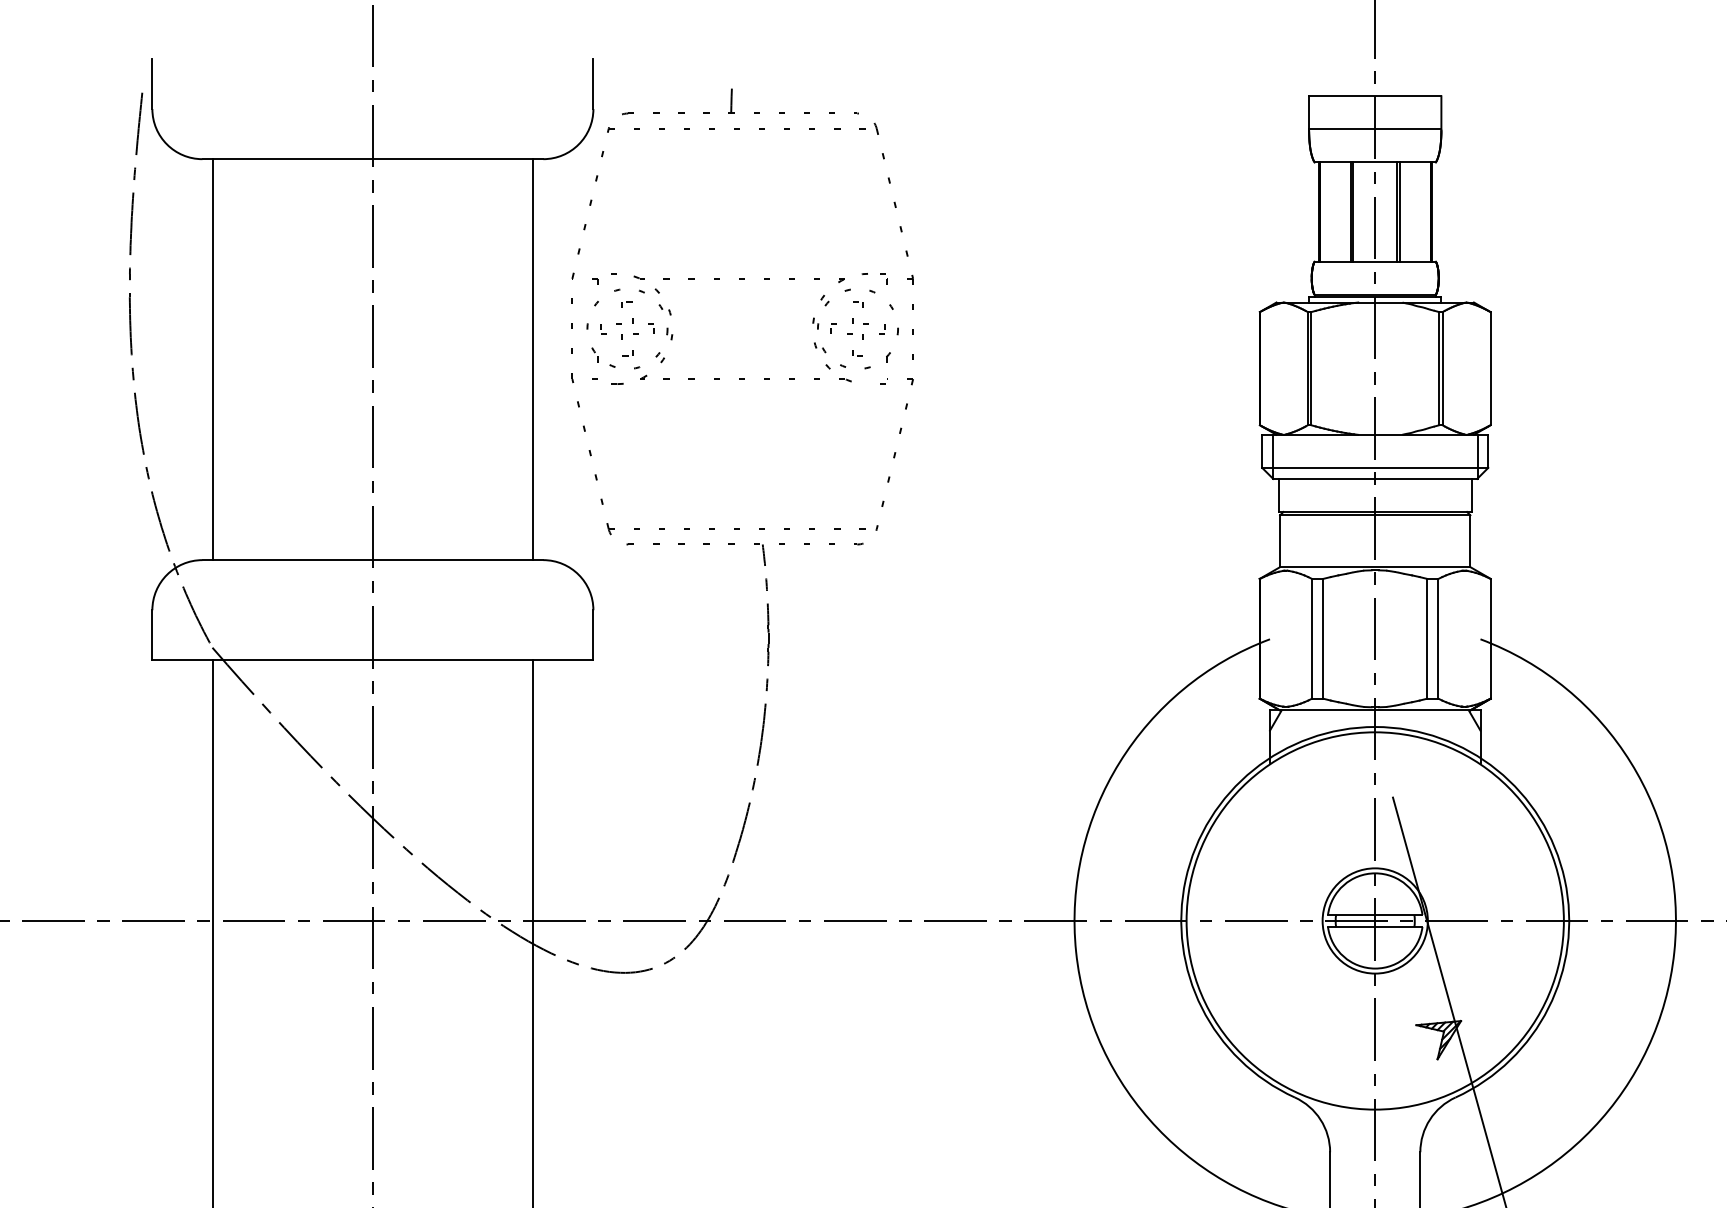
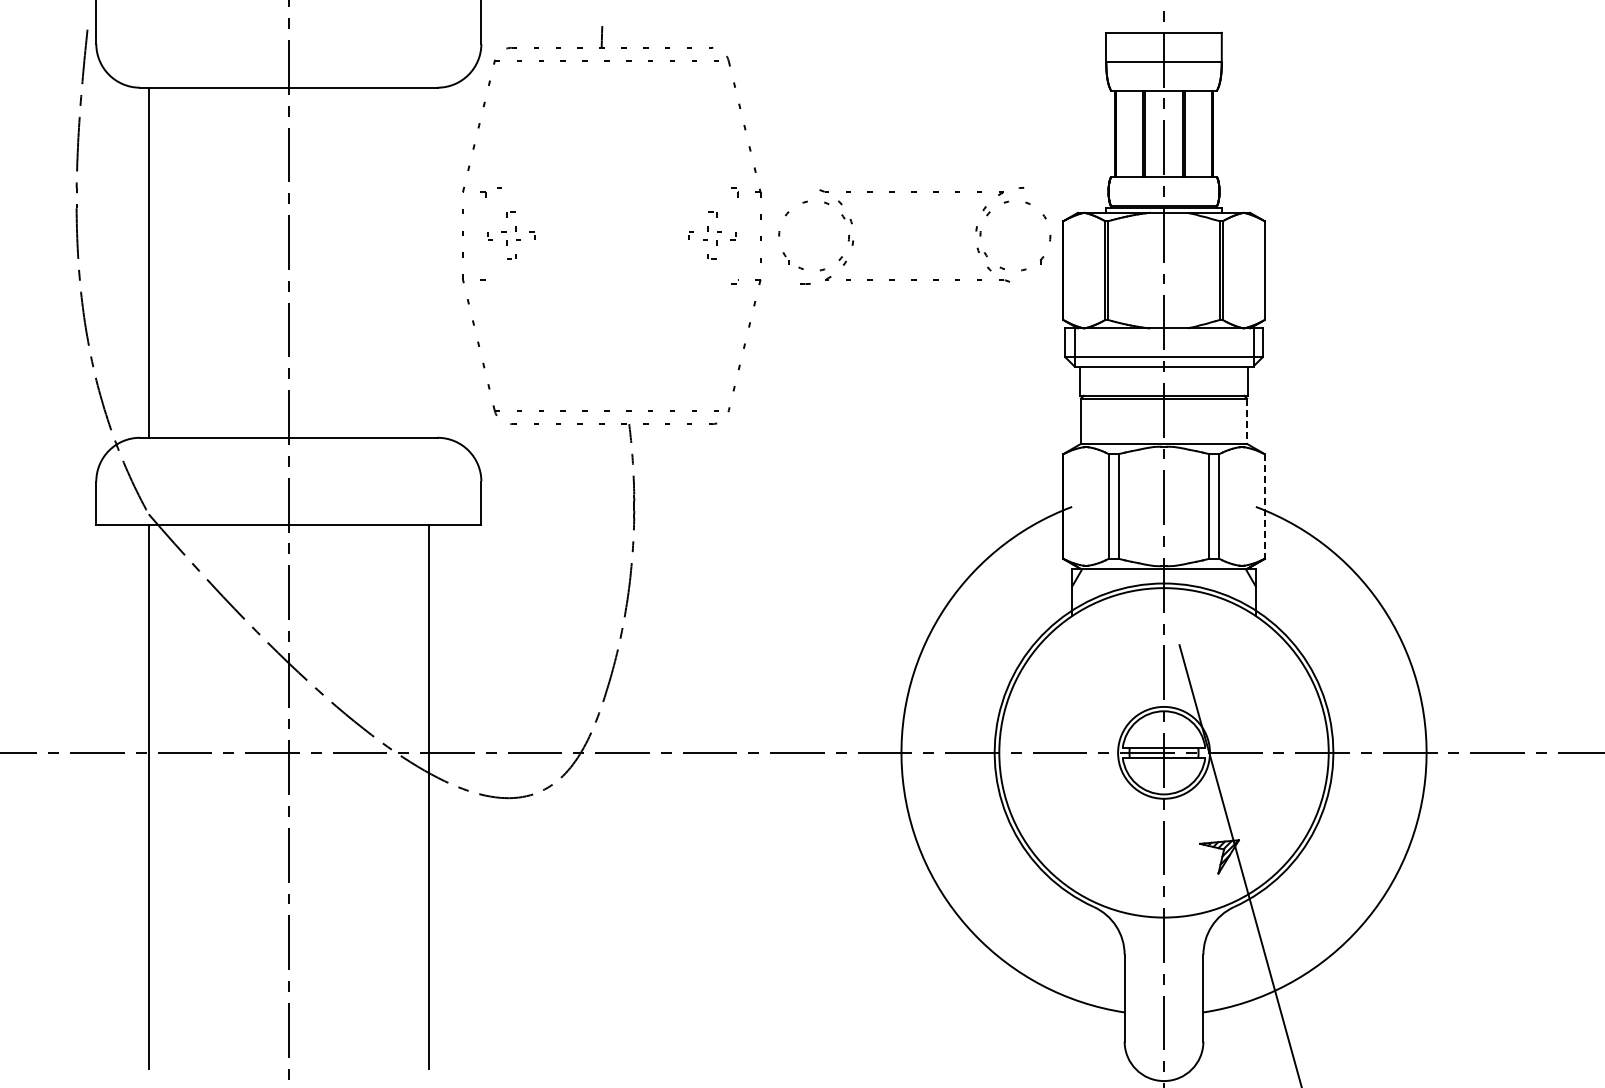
part: (742, 279) -> (914, 192), moved
line: (532, 359) -> (428, 262), removed
line: (1470, 541) -> (1247, 421), solid -> dashed
line: (1490, 638) -> (1264, 506), solid -> dashed

